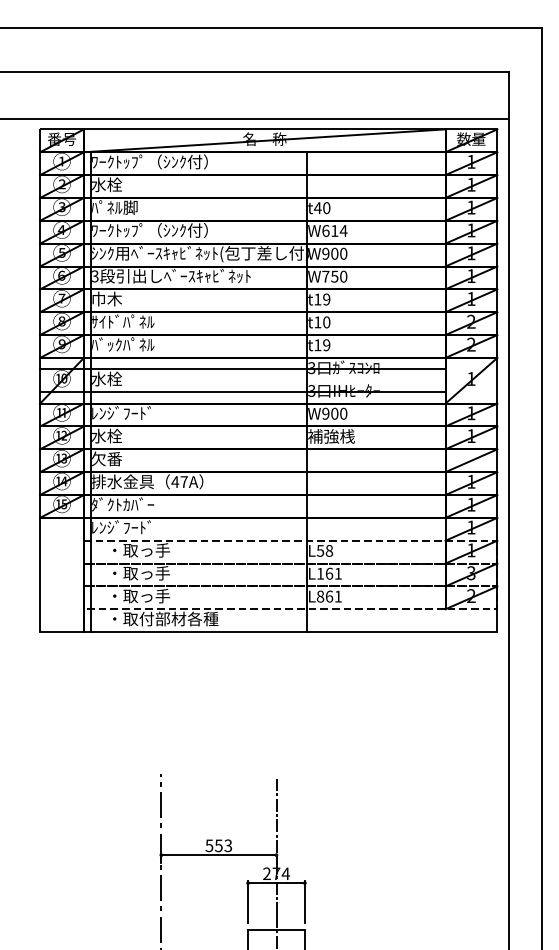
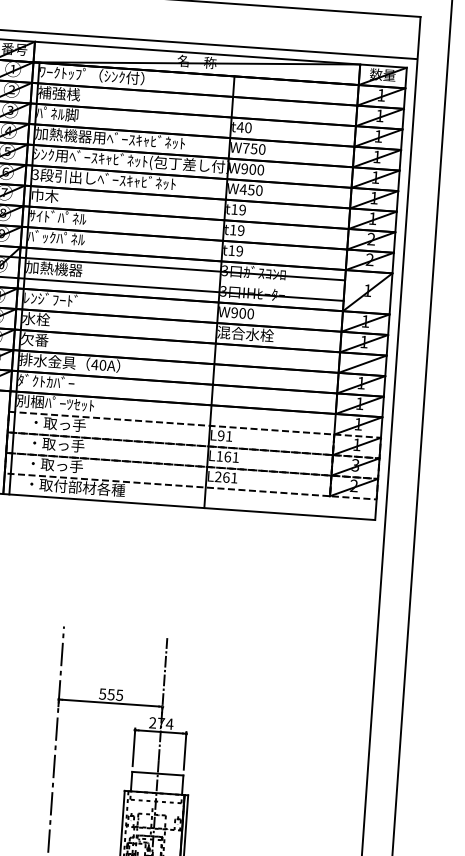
text: (115, 184) -> (59, 93), 水栓 -> 補強桟
text: (174, 230) -> (110, 138), ﾜｰｸﾄｯﾌﾟ（ｼﾝｸ付） -> 加熱機器用ﾍﾞｰｽｷｬﾋﾞﾈｯﾄ
text: (334, 230) -> (253, 148), W614 -> W750
text: (325, 276) -> (242, 189), W750 -> W450
text: (326, 322) -> (240, 230), t10 -> t19
text: (123, 378) -> (54, 268), 水栓 -> 加熱機器
text: (339, 436) -> (245, 334), 補強桟 -> 混合水栓
text: (183, 482) -> (102, 365), 47A -> 40A
text: (134, 527) -> (55, 403), ﾚﾝｼﾞﾌｰﾄﾞ -> 別梱ﾊﾟｰﾂｾｯﾄ
text: (324, 550) -> (224, 435), L58 -> L91
text: (320, 596) -> (218, 476), L861 -> L261
text: (228, 845) -> (119, 695), 553 -> 555

